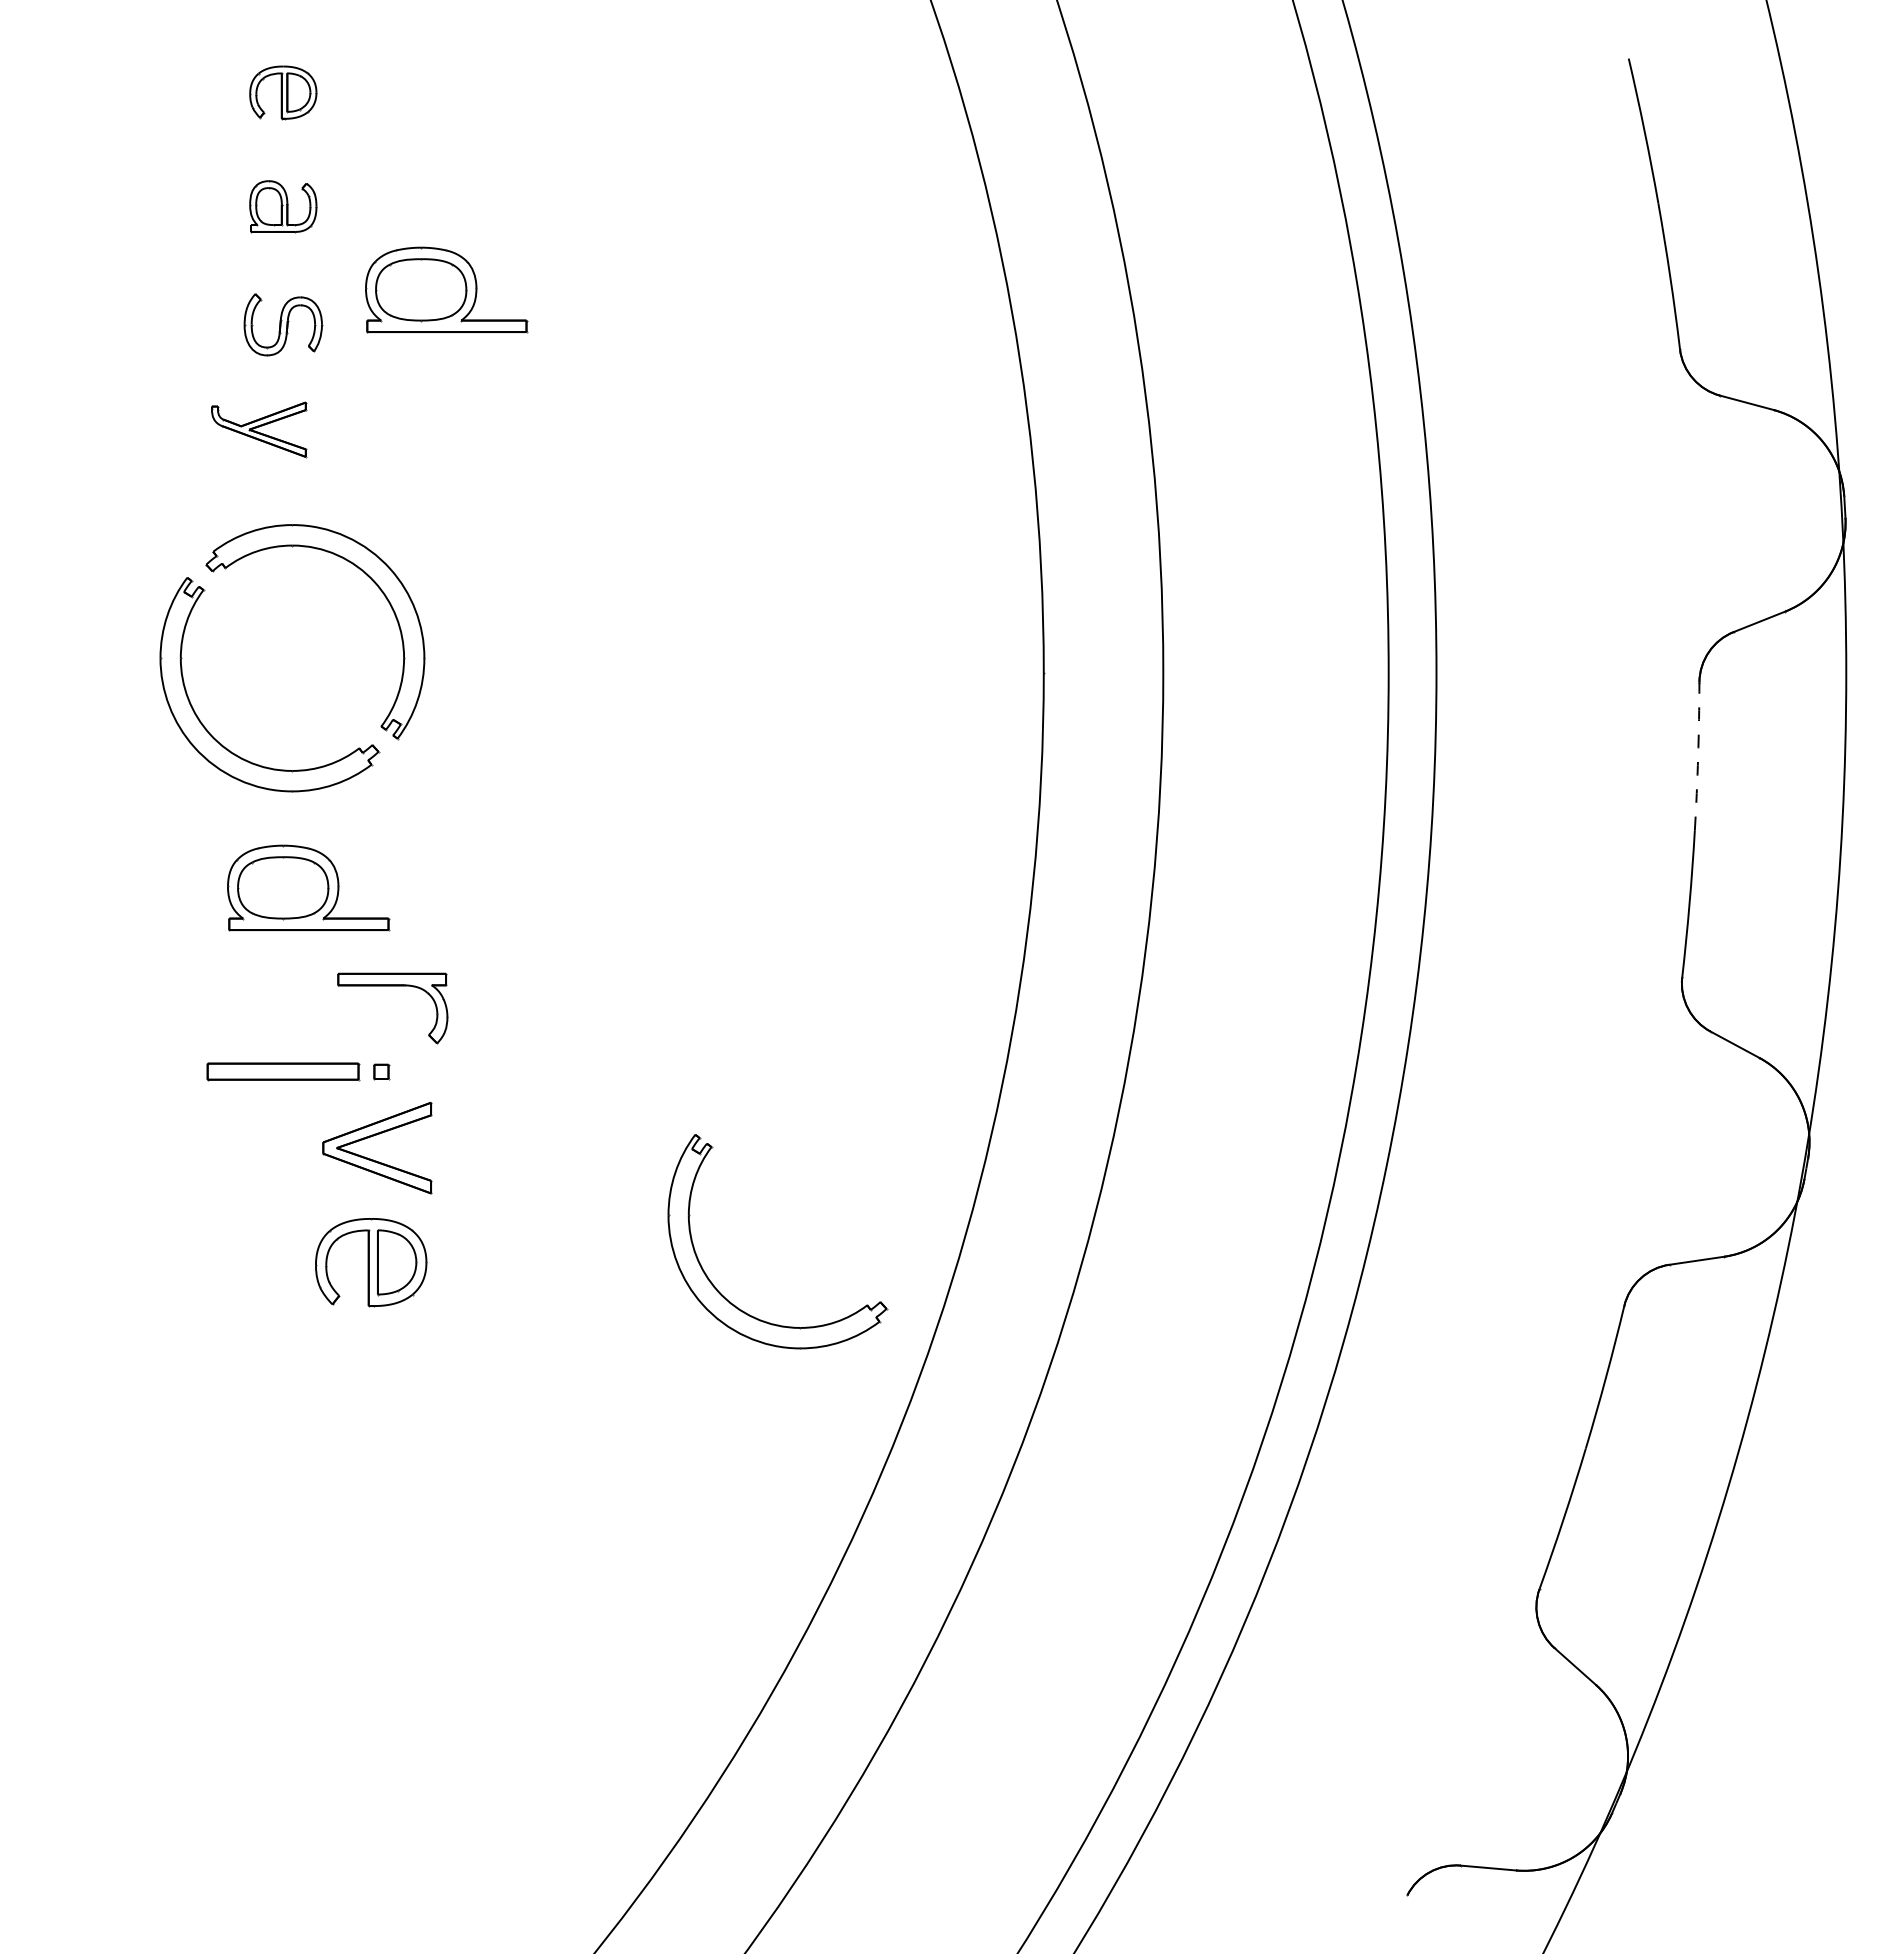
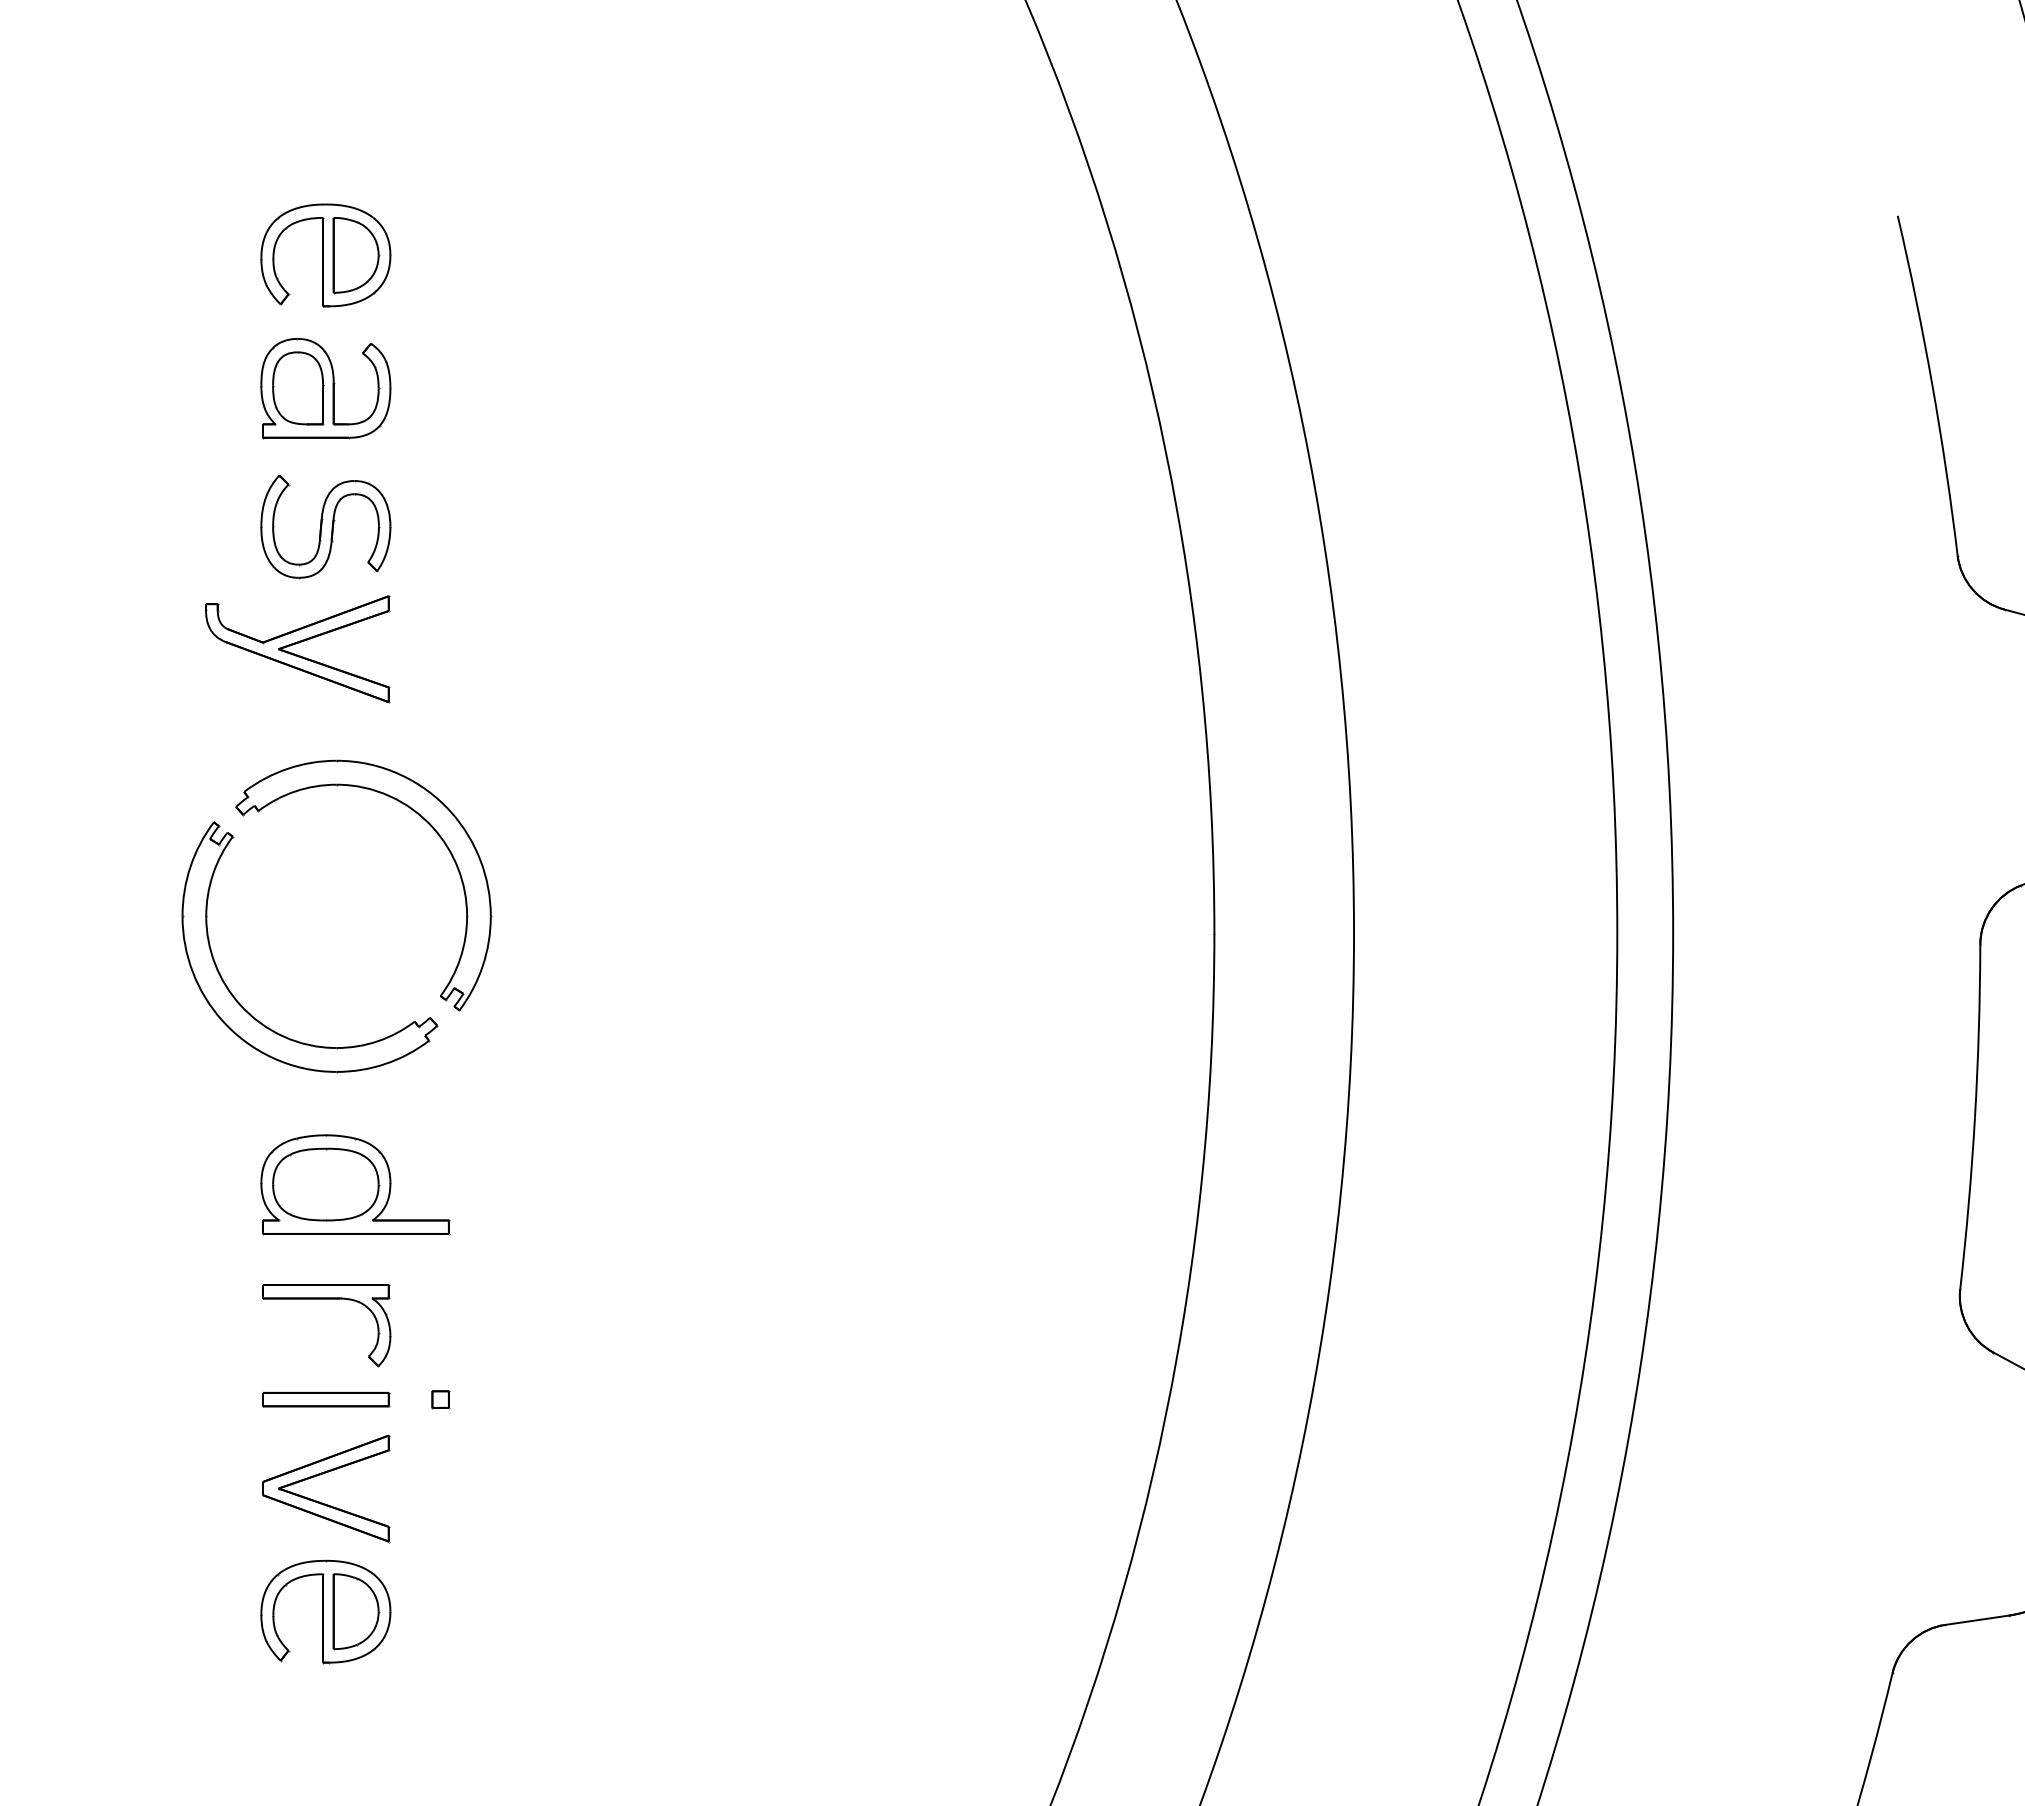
part: (283, 92) -> (326, 255), size x1.67
part: (283, 206) -> (326, 388), size x1.67
part: (446, 289) -> (516, 485), removed
part: (283, 324) -> (326, 526), size x1.43
part: (258, 429) -> (297, 649), size x1.67
arc: (1698, 756) -> (1979, 1031), dashed -> solid
part: (392, 986) -> (326, 1299), moved
part: (283, 1072) -> (326, 1400), size x0.71
part: (373, 1159) -> (321, 1501), moved
part: (371, 1262) -> (326, 1611), moved
part: (729, 1300) -> (847, 1666), removed

